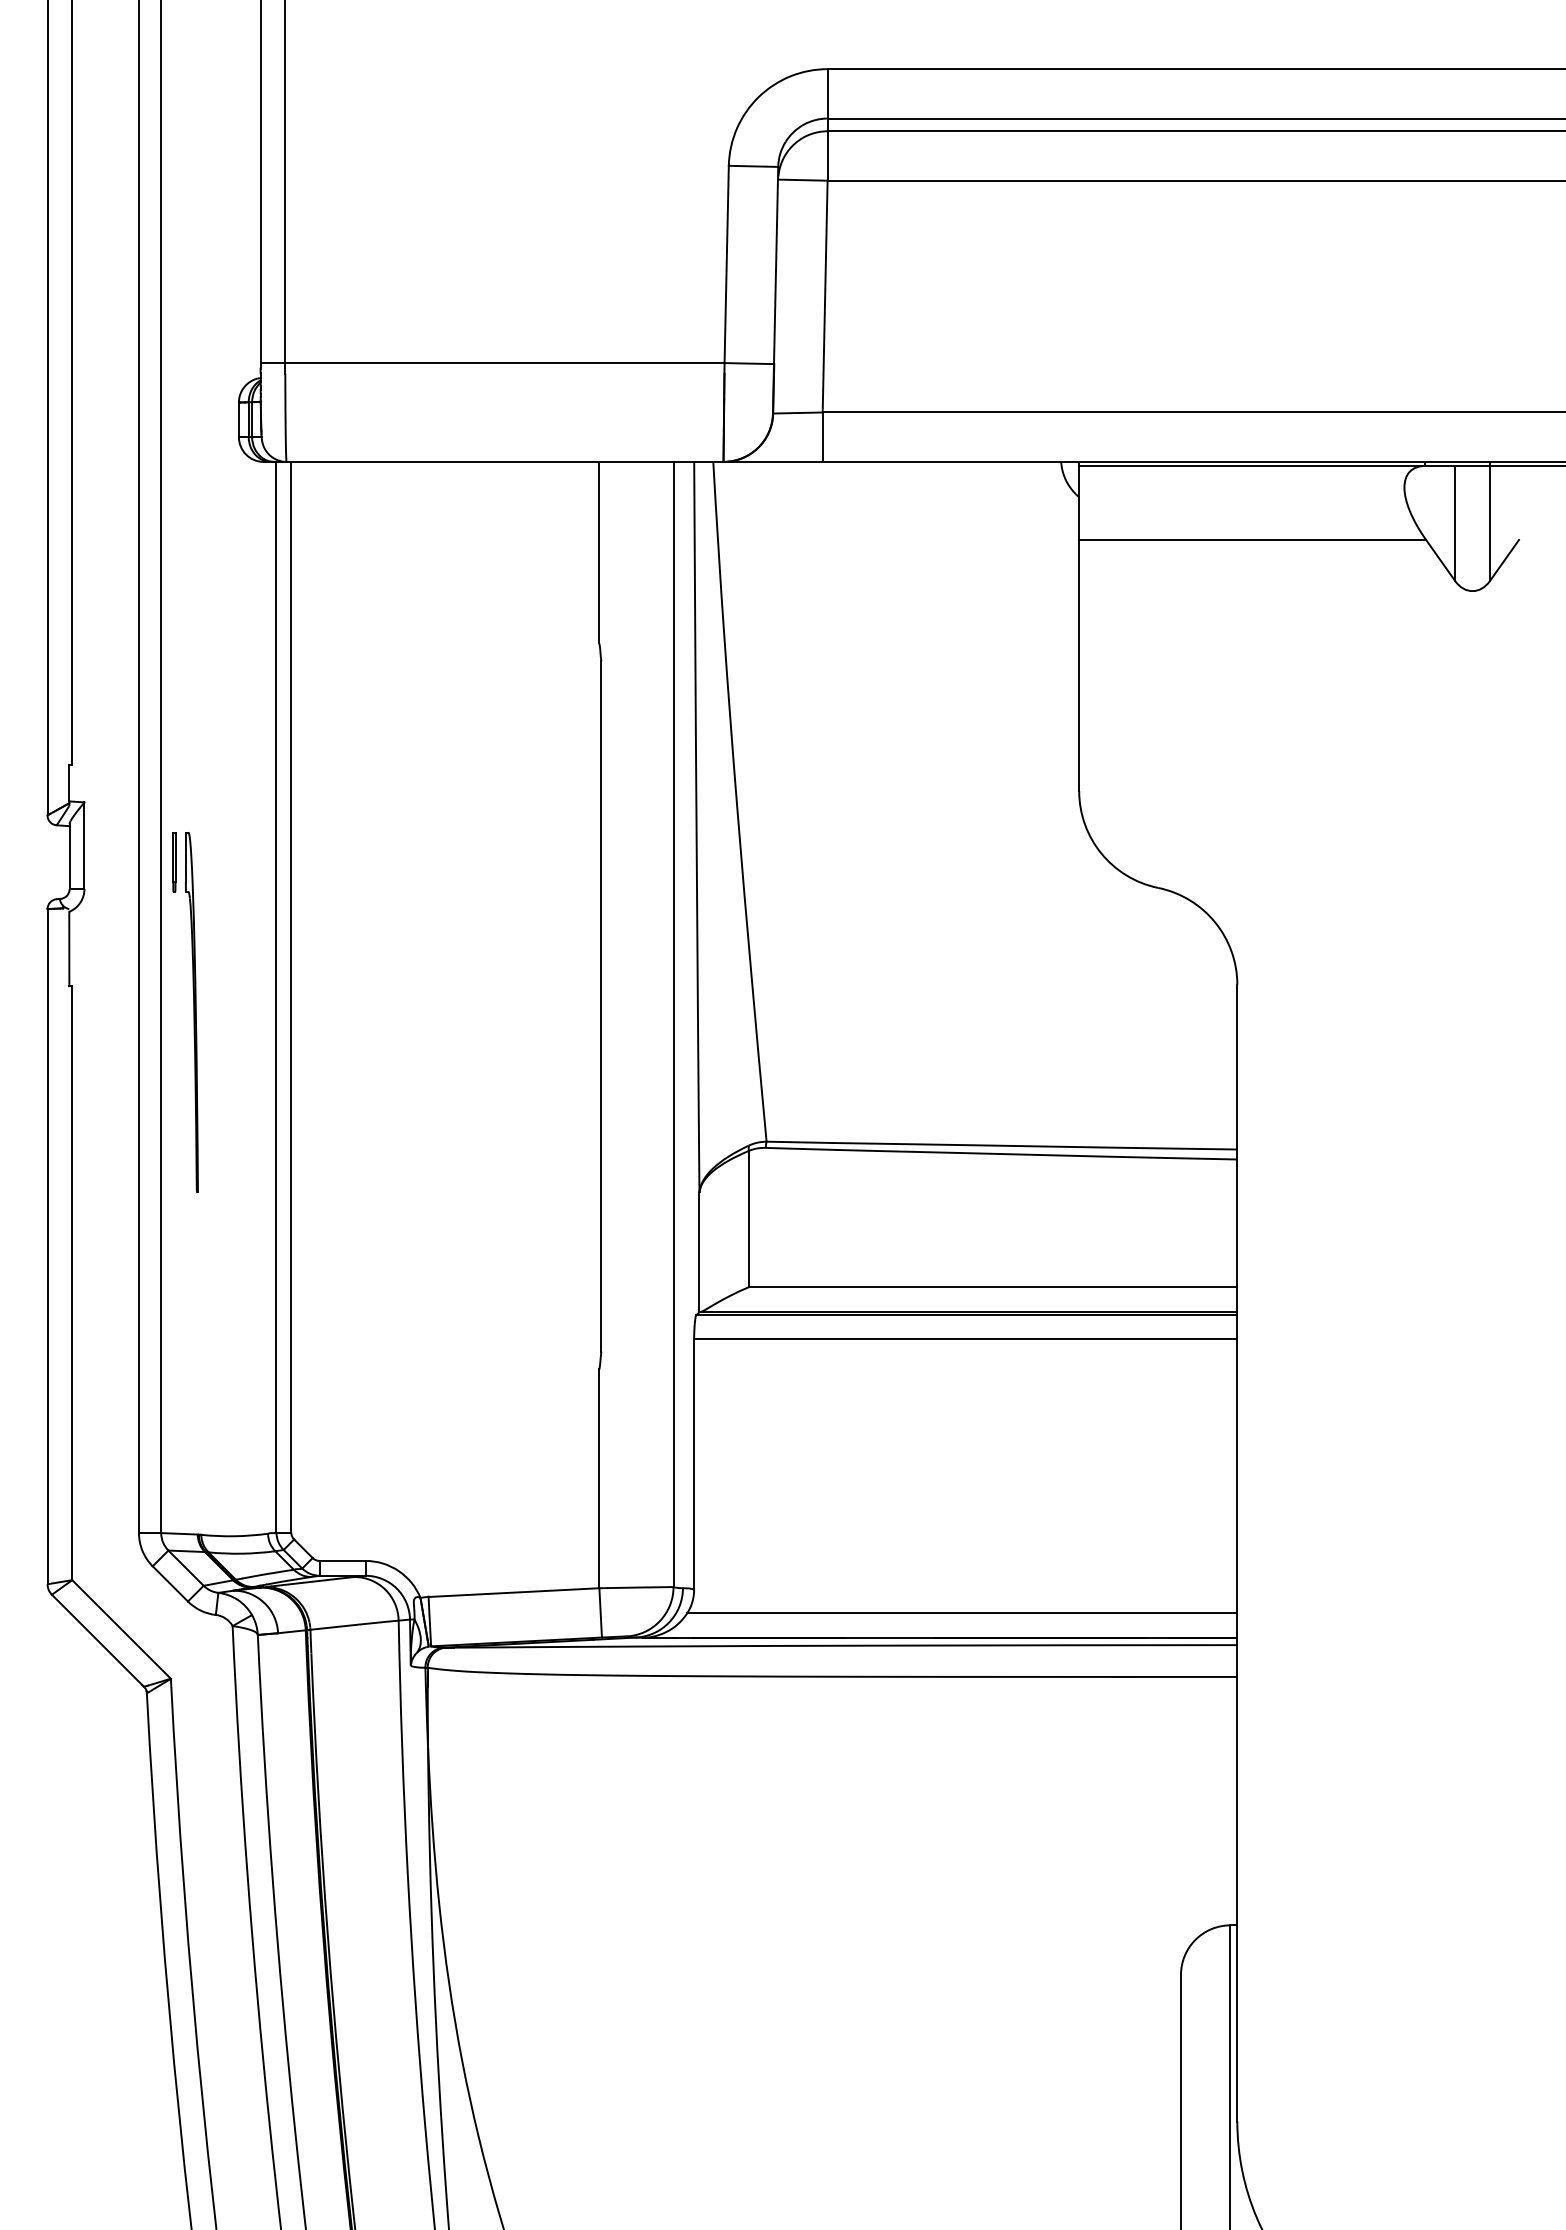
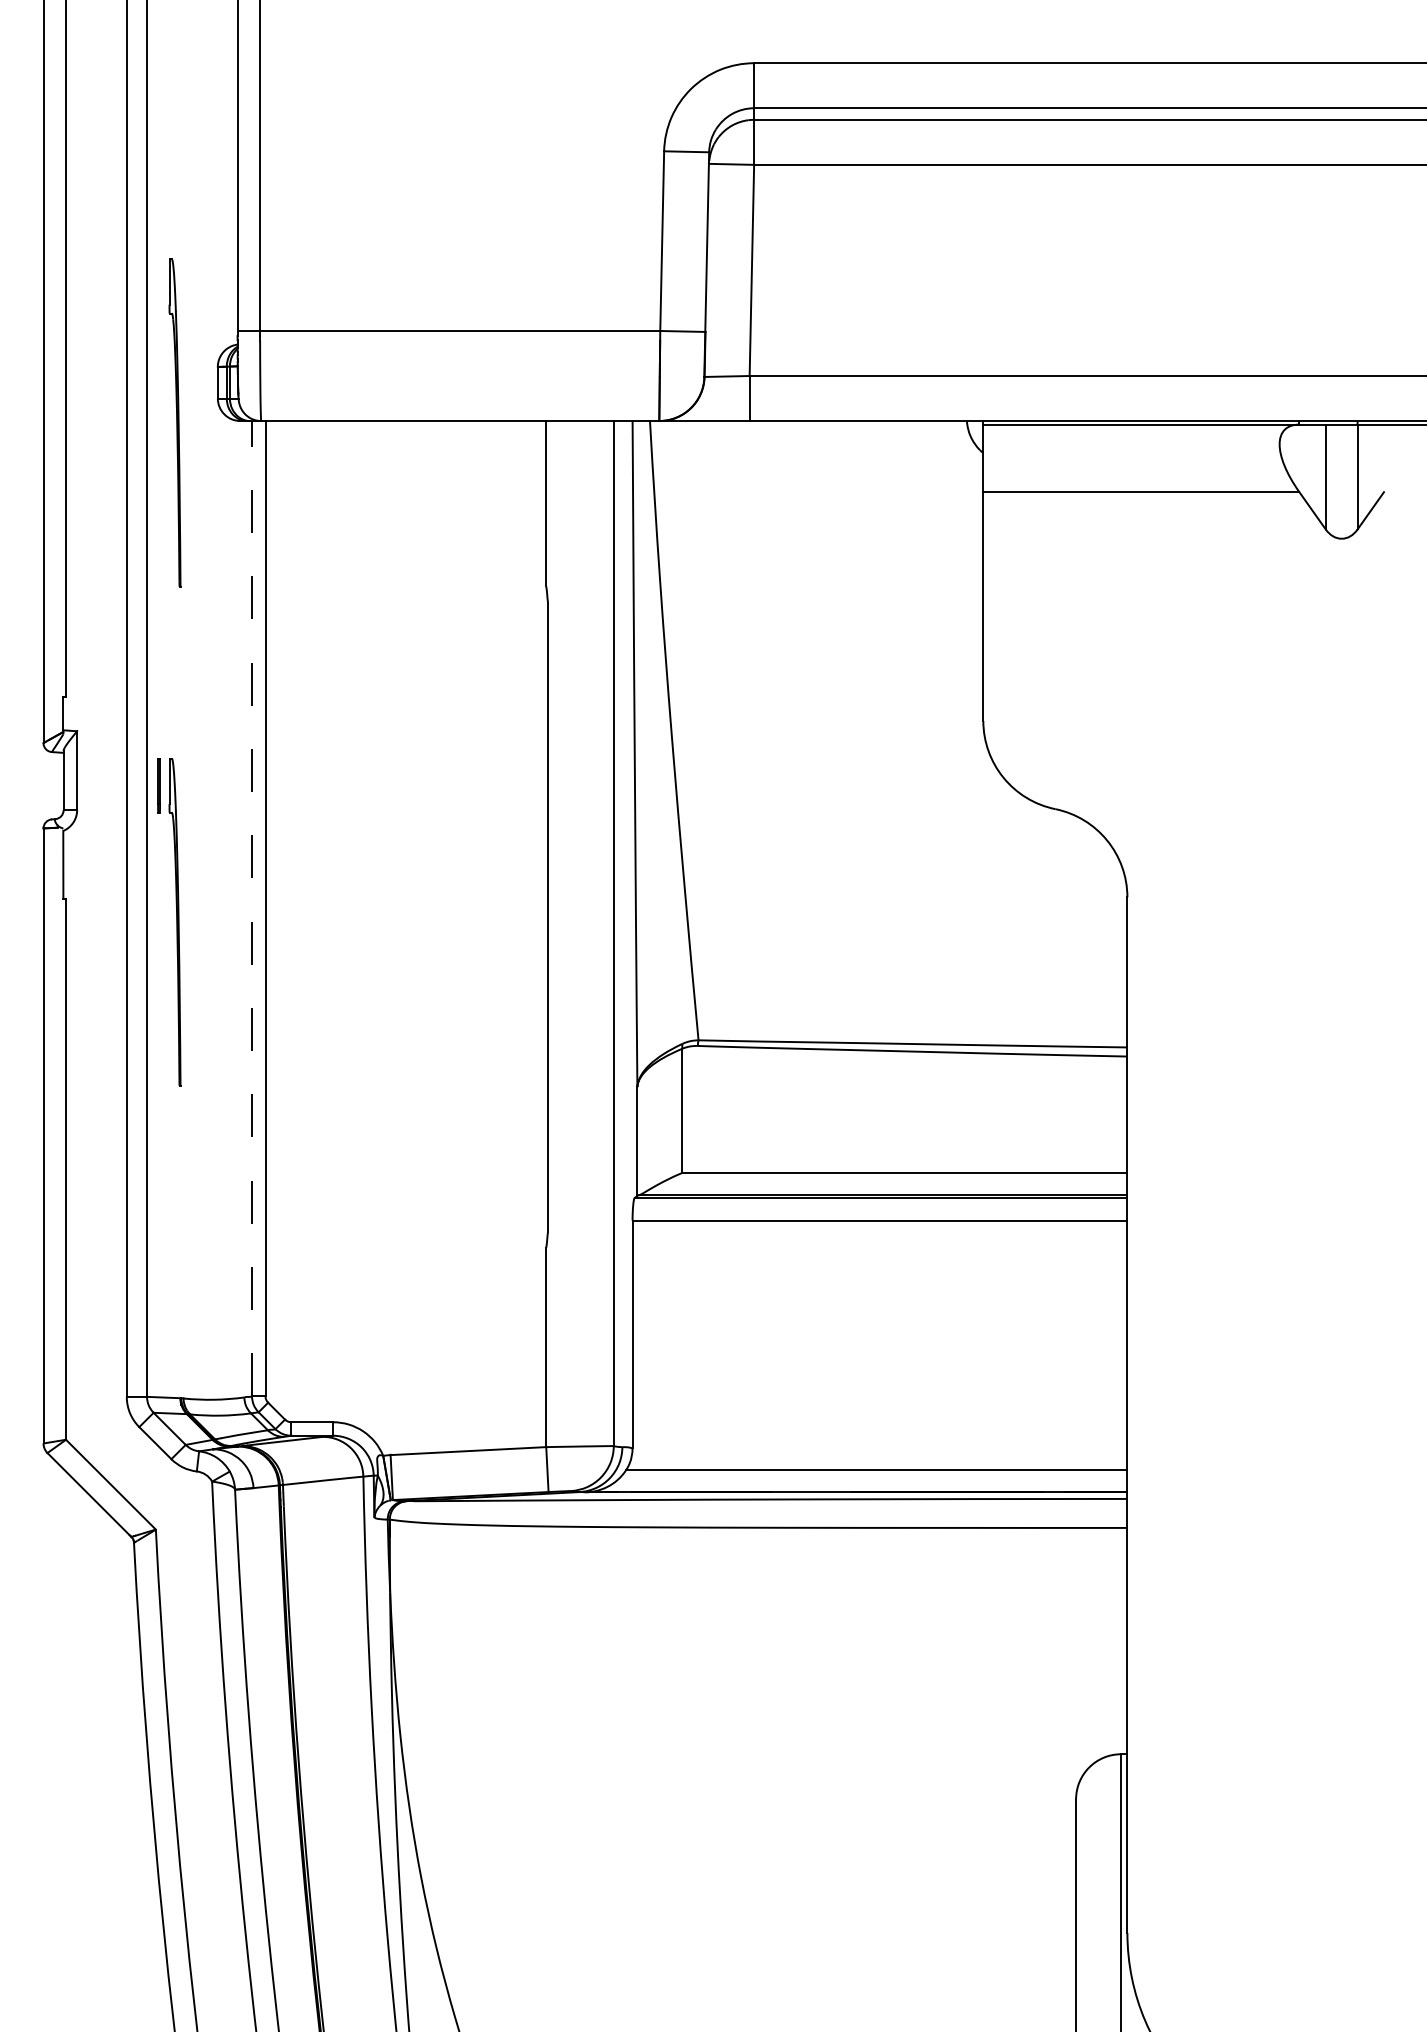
part: (191, 464) -> (174, 423), added
line: (276, 996) -> (252, 908), solid -> dashed

